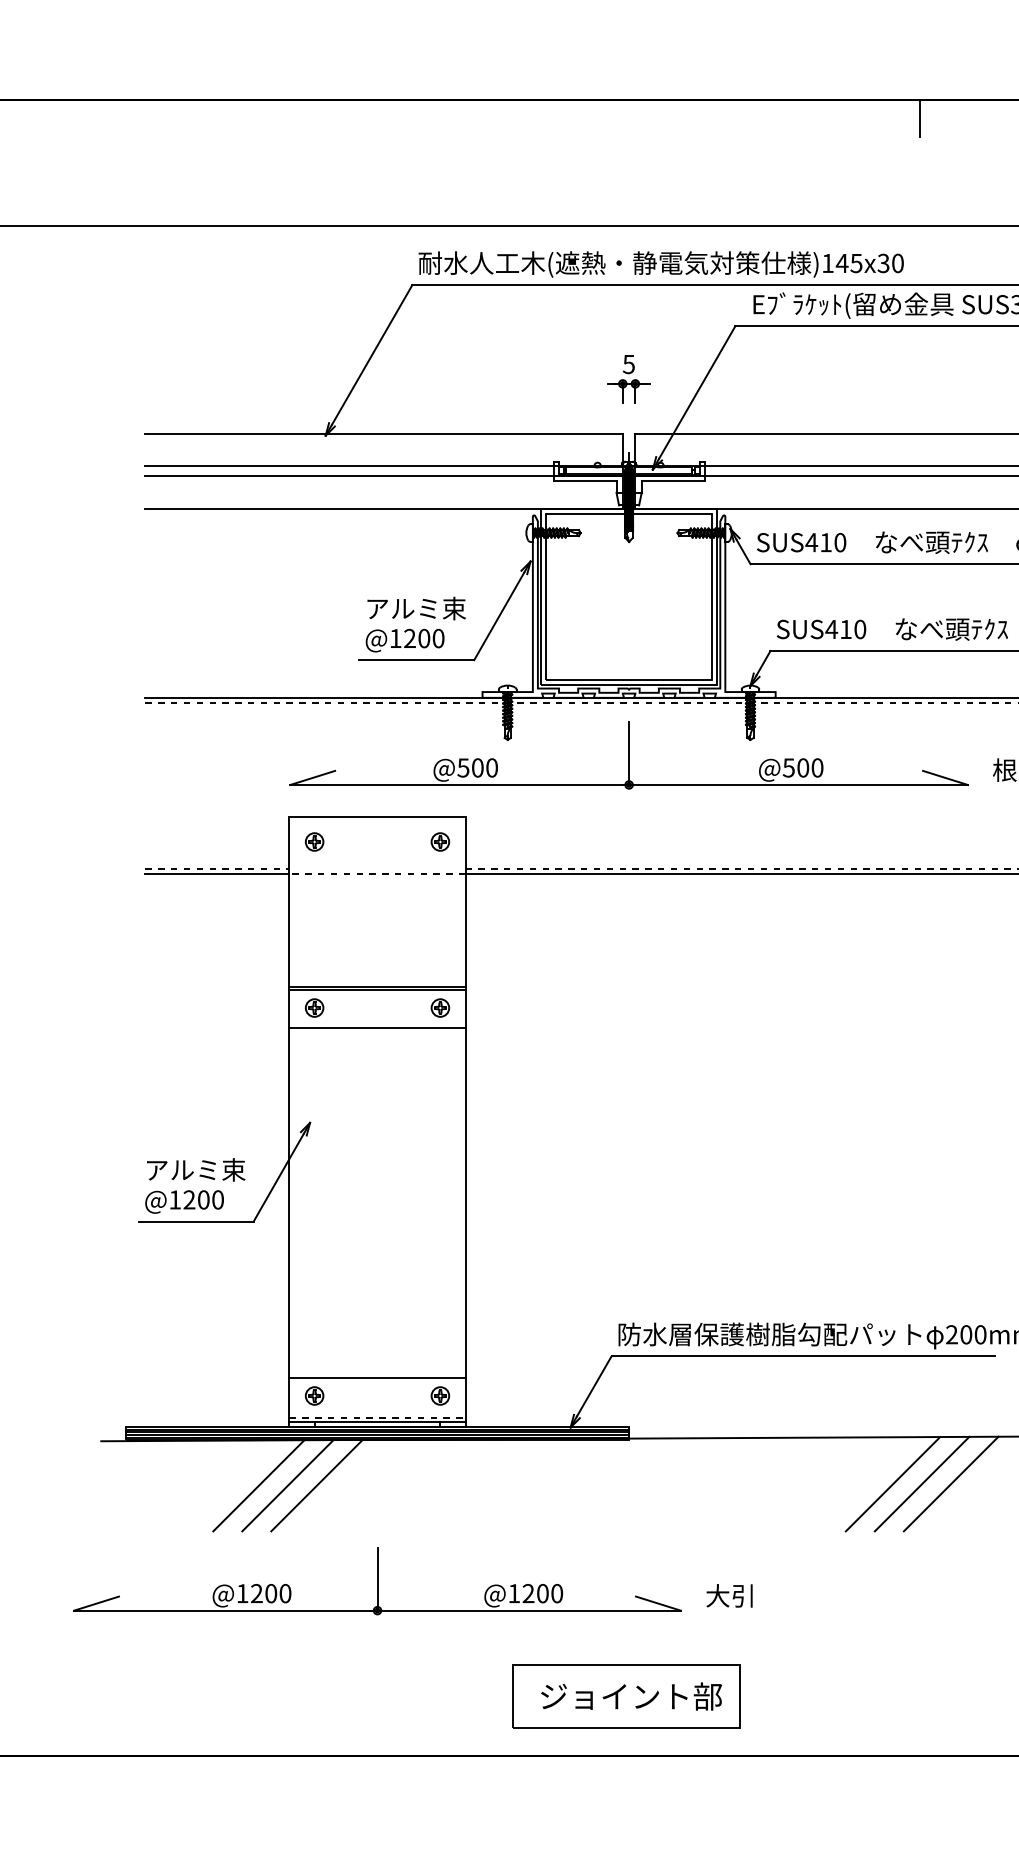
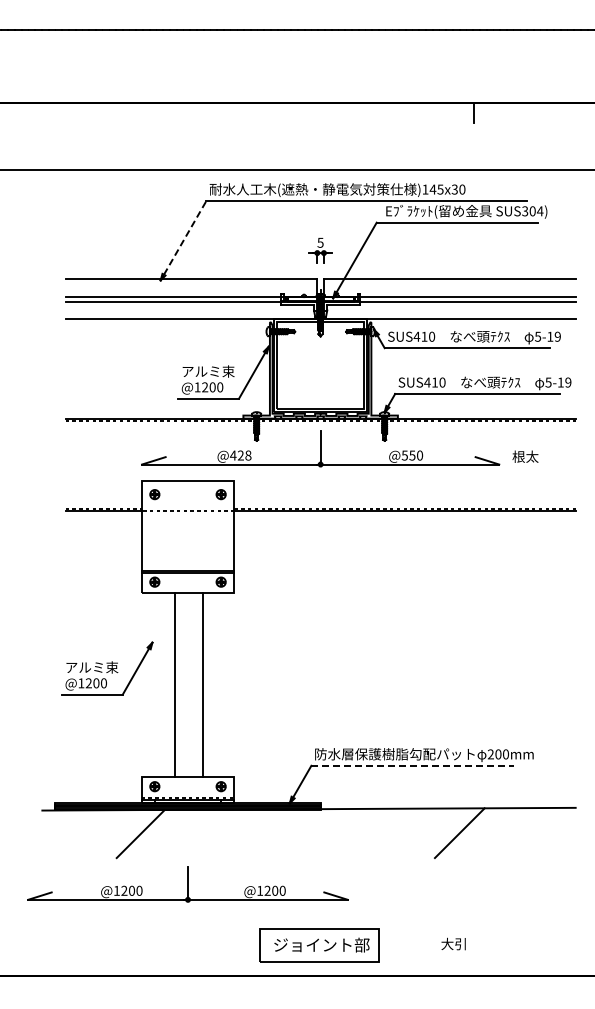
line: (372, 354) -> (185, 237), solid -> dashed
text: (477, 767) -> (240, 455), @500 -> @428
text: (803, 767) -> (412, 455), @500 -> @550
line: (289, 1202) -> (174, 684), moved
line: (465, 1202) -> (203, 684), moved
line: (805, 1355) -> (413, 765), solid -> dashed
line: (317, 1484) -> (156, 833), removed
line: (922, 1484) -> (475, 833), removed
line: (951, 1484) -> (490, 833), removed
line: (258, 1486) -> (125, 834), removed
text: (729, 1594) -> (453, 943), moved

